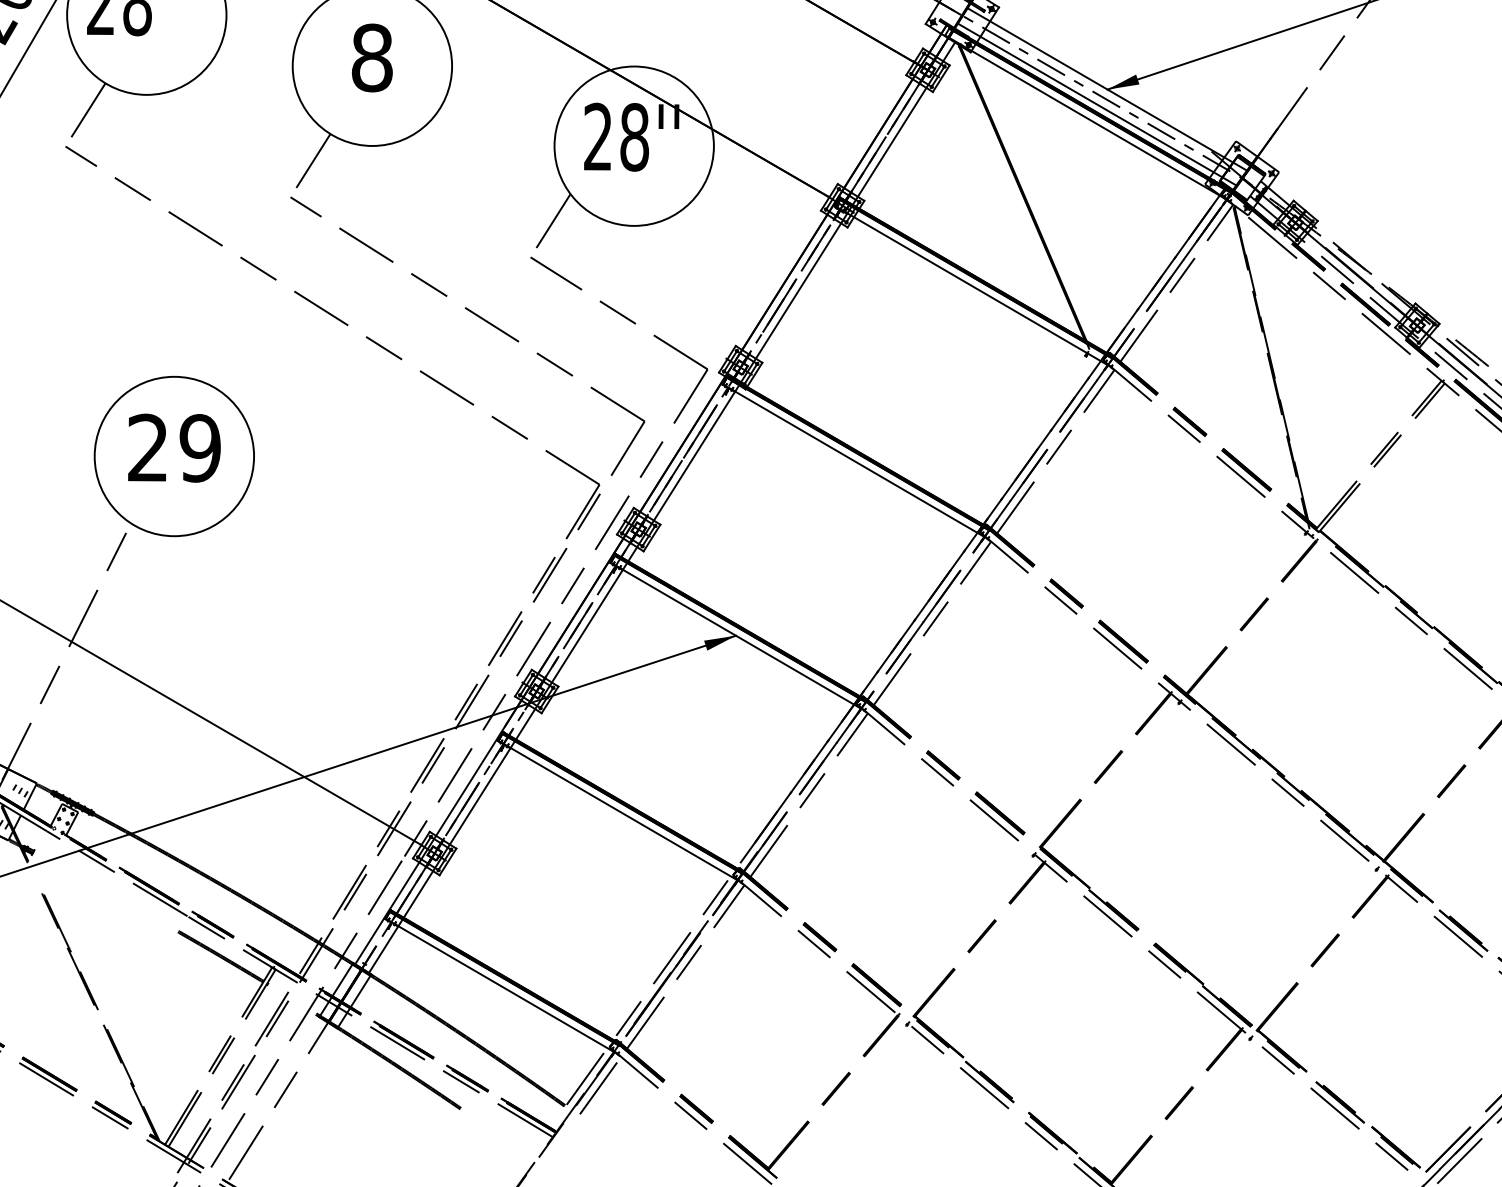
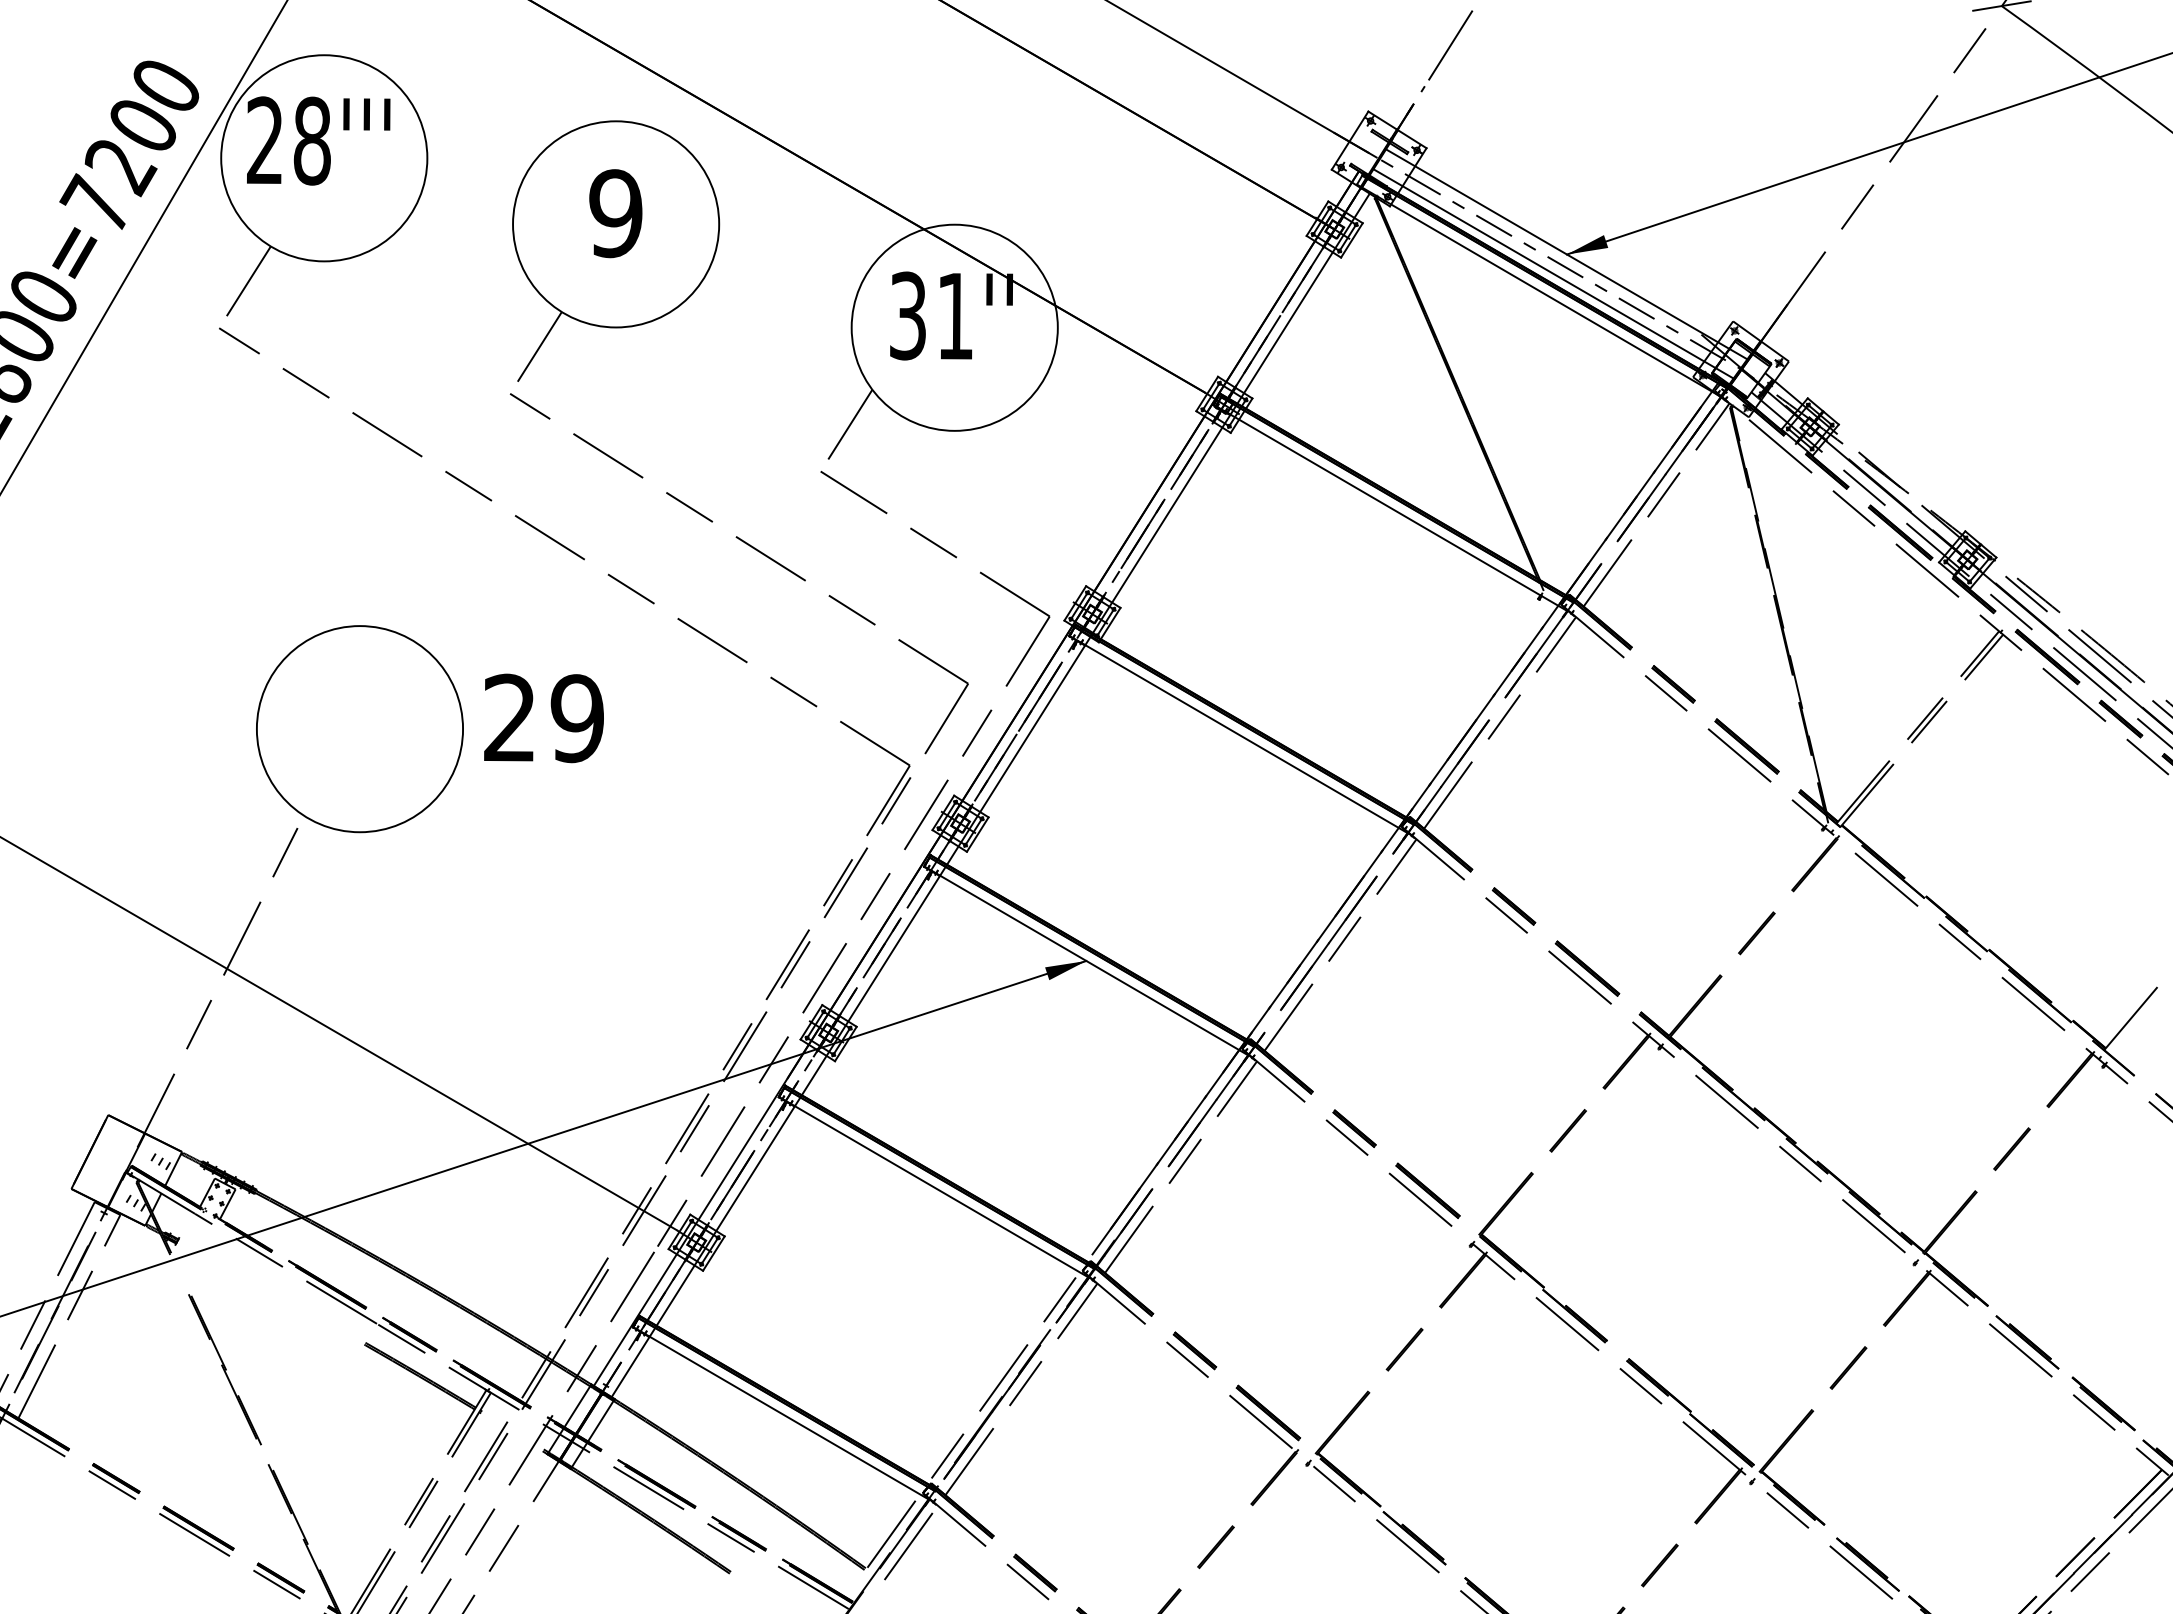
text: (371, 57) -> (615, 213), 8 -> 9
text: (616, 136) -> (931, 315), 28'' -> 31''
text: (174, 448) -> (543, 718), moved

